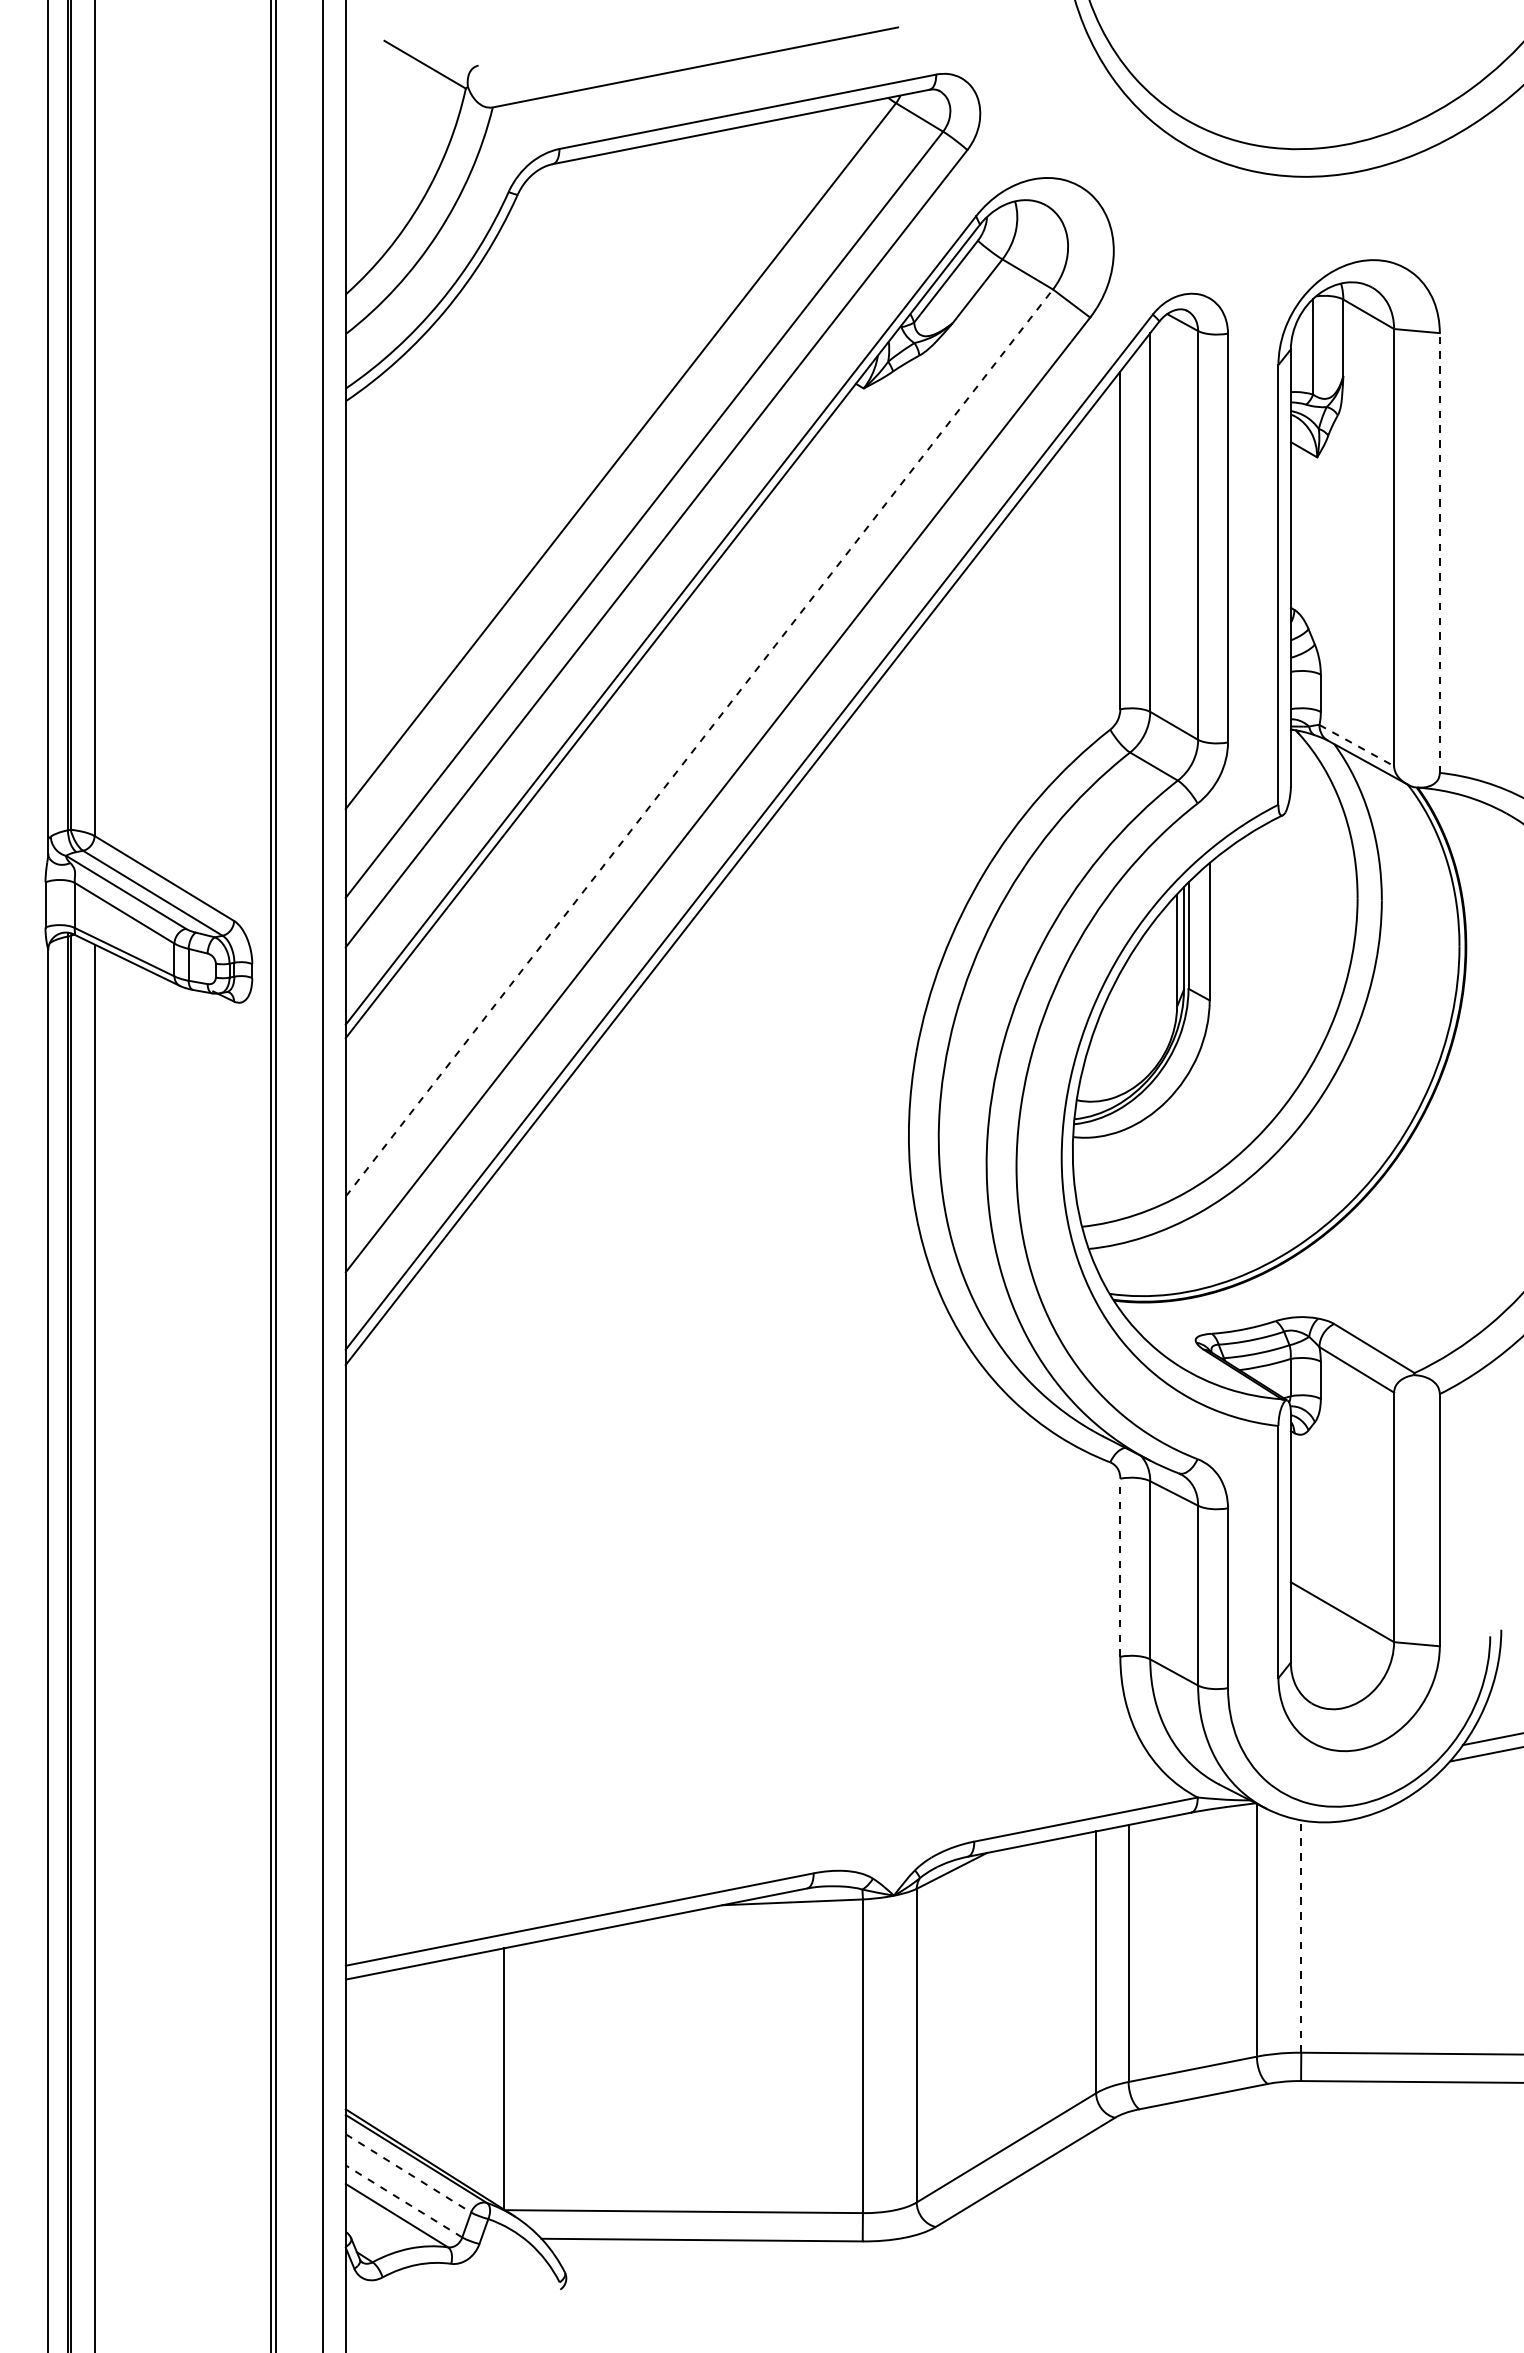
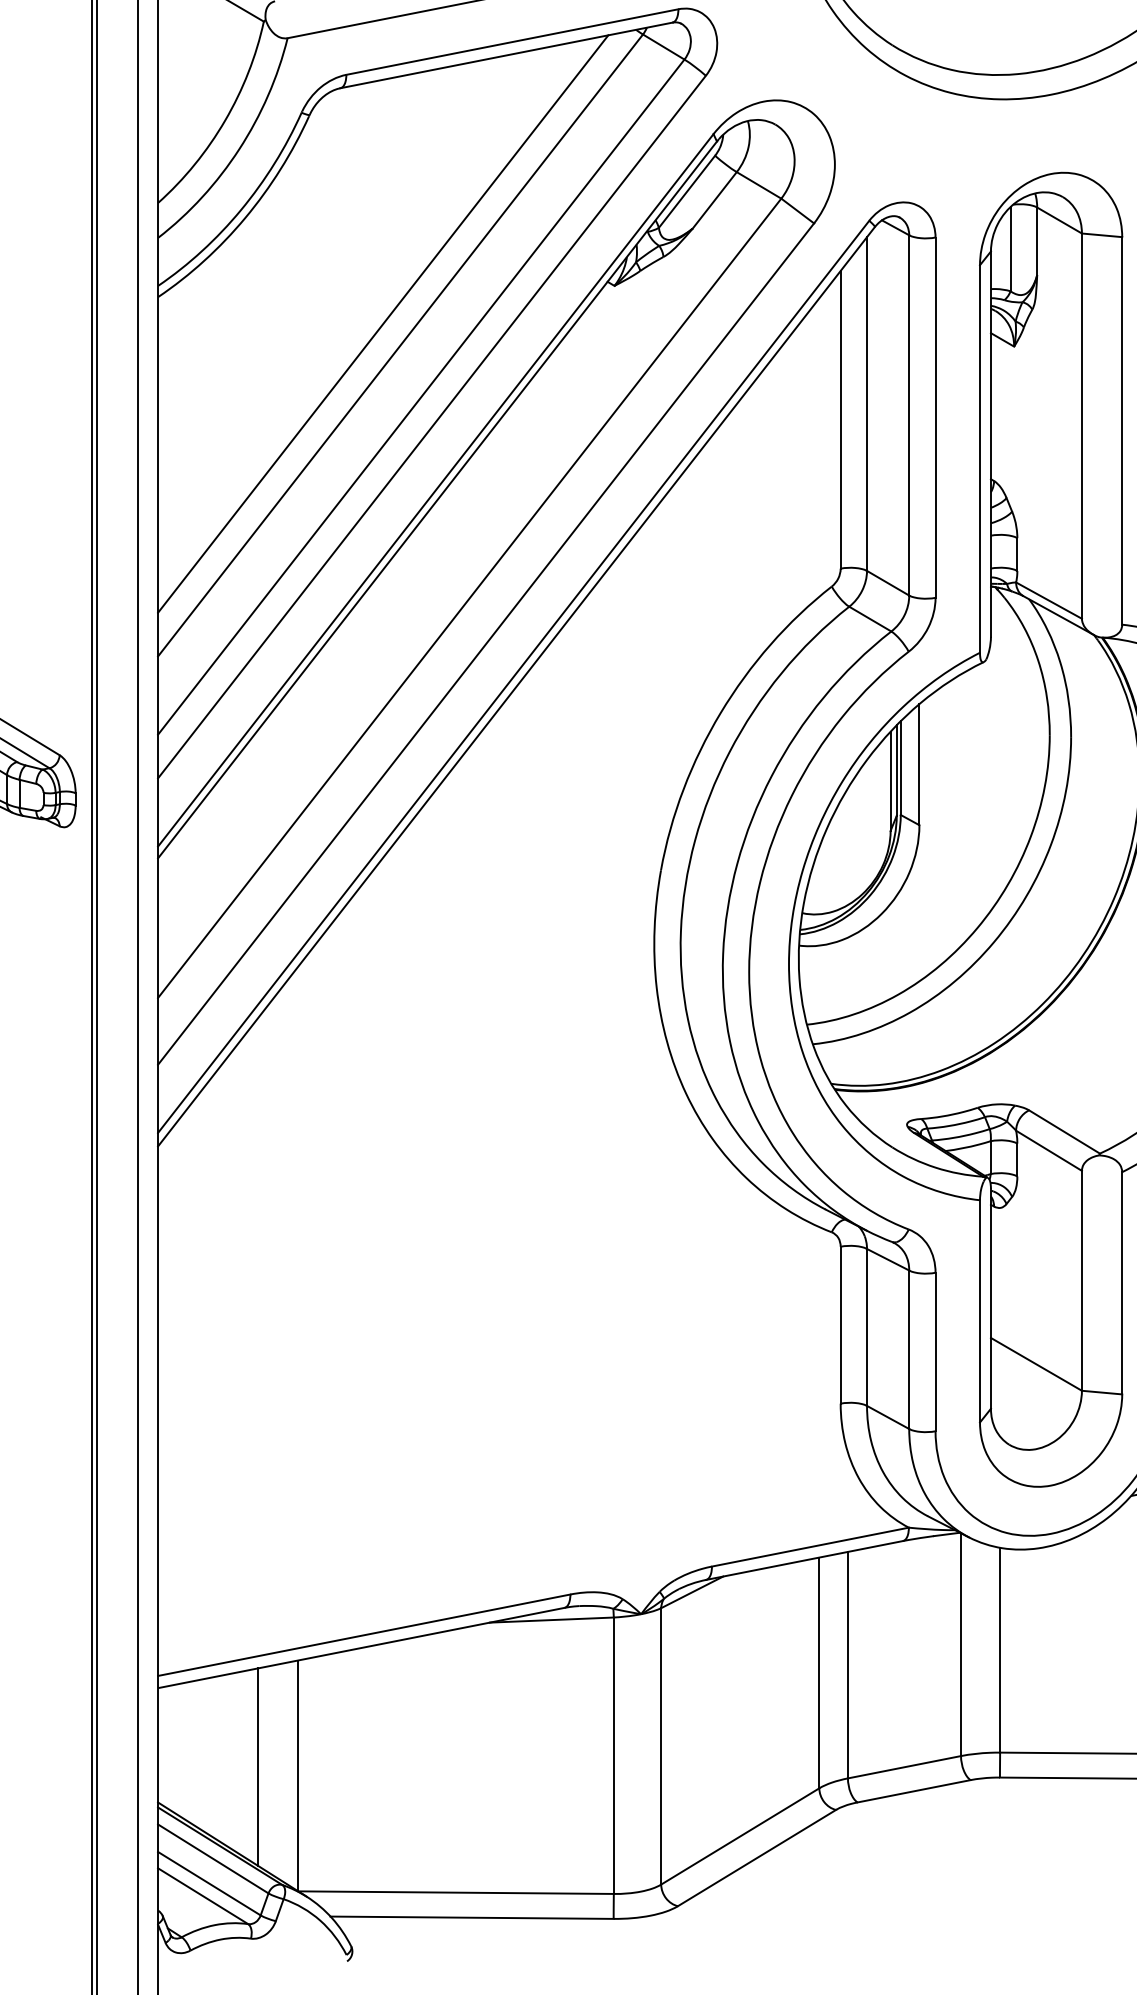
line: (600, 431) -> (382, 323), added
line: (1439, 553) -> (1121, 431), dashed -> solid
line: (699, 742) -> (469, 597), dashed -> solid
line: (1356, 745) -> (1048, 600), dashed -> solid
line: (1120, 1567) -> (840, 1324), dashed -> solid
line: (1301, 1935) -> (1000, 1649), dashed -> solid
line: (459, 2069) -> (258, 1767), added
line: (408, 2173) -> (213, 1859), dashed -> solid
line: (403, 2201) -> (208, 1883), dashed -> solid

